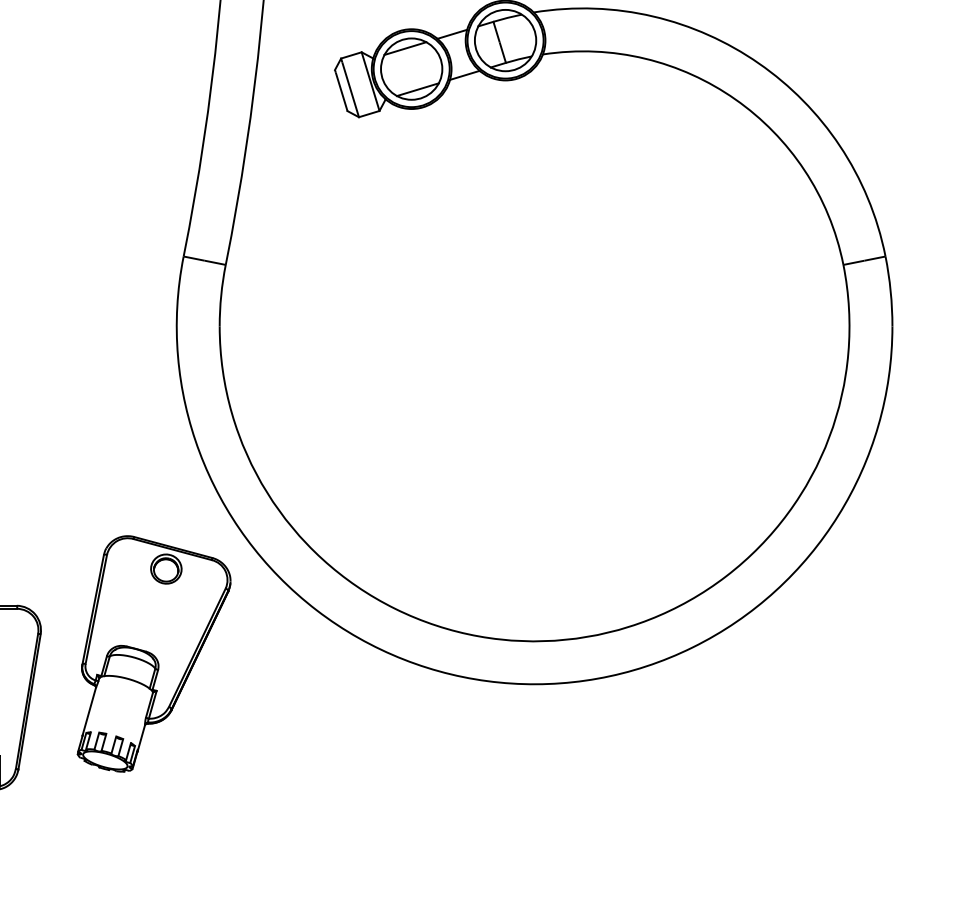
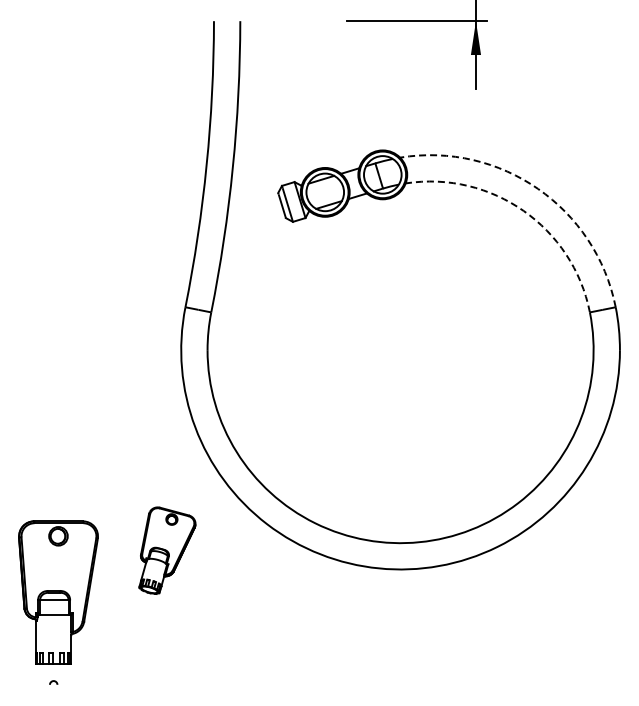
arc: (759, 62) -> (538, 188), solid -> dashed
arc: (735, 98) -> (523, 210), solid -> dashed
part: (154, 653) -> (167, 550), size x0.6

